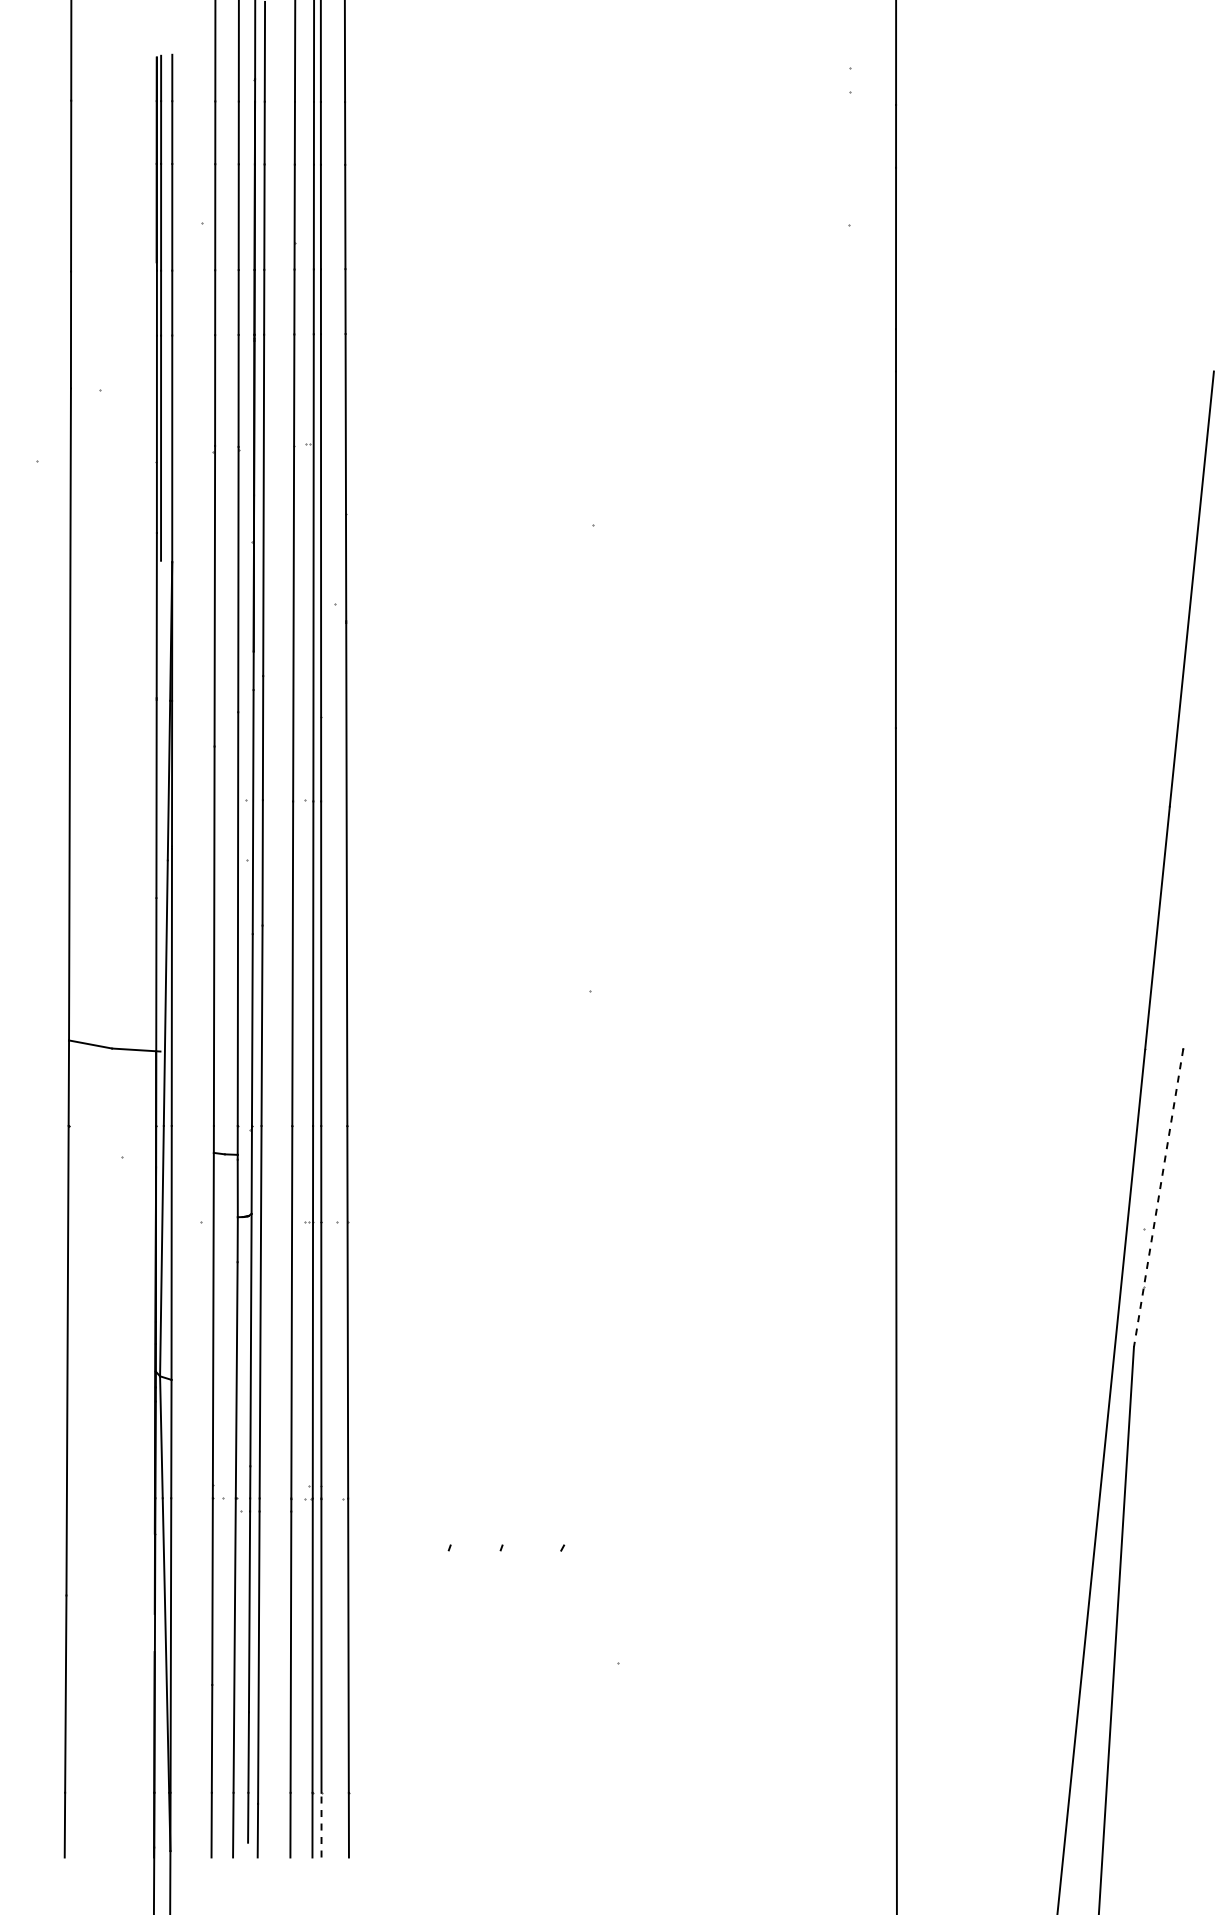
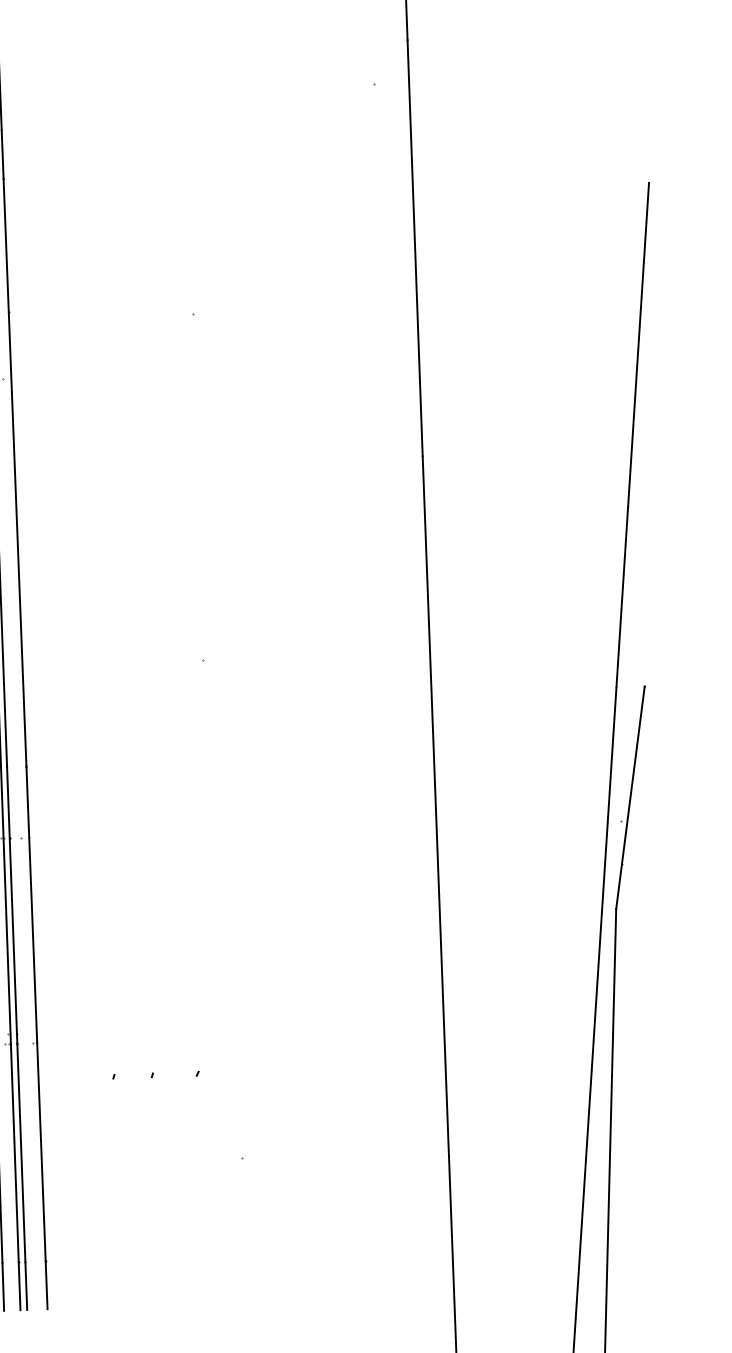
line: (1158, 1198) -> (630, 798), dashed -> solid
line: (321, 1824) -> (26, 1285), dashed -> solid

